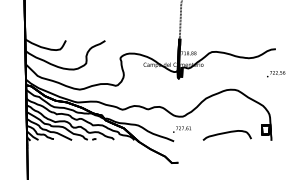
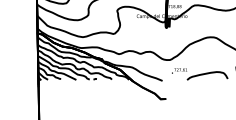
text: (181, 129) -> (178, 70), moved

